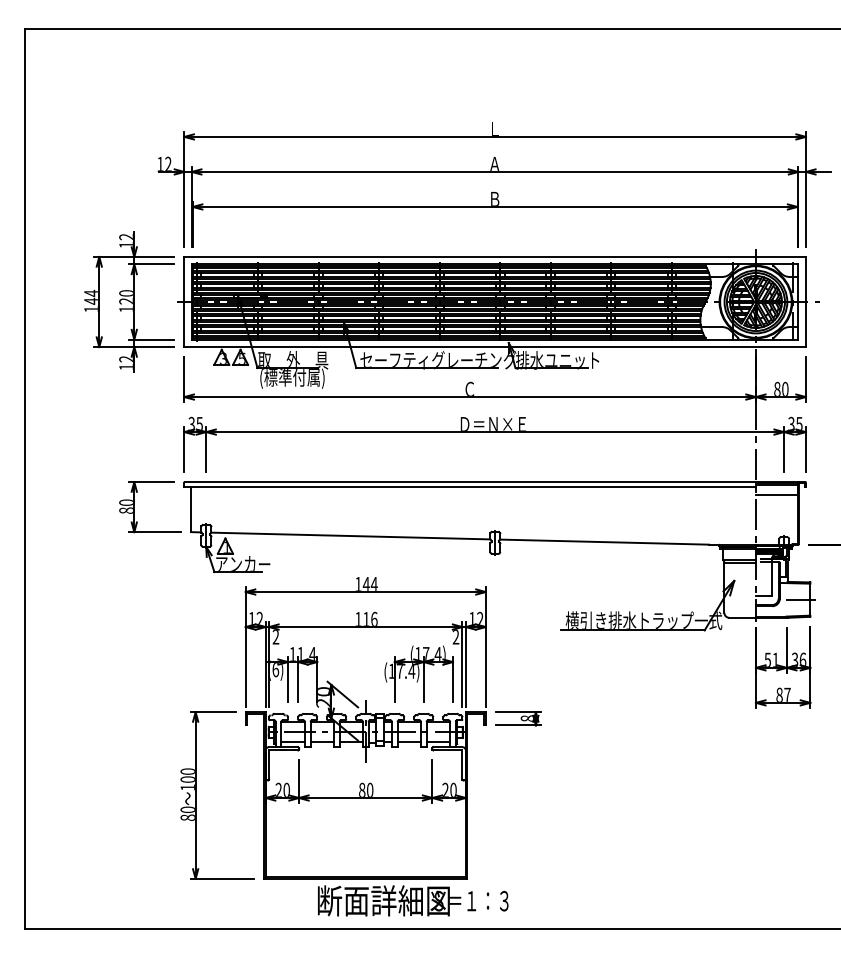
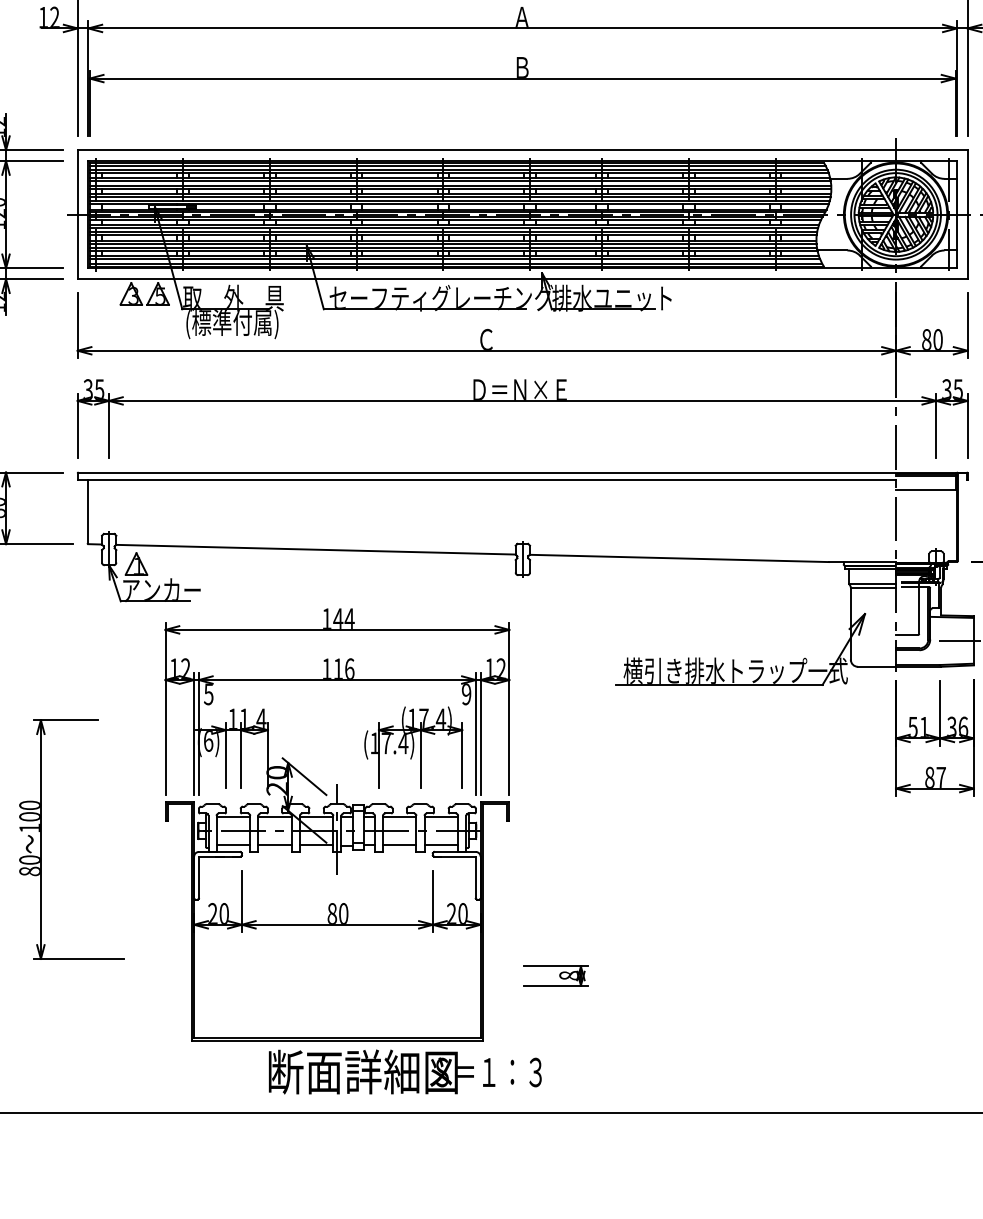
text: (275, 636) -> (208, 693), 2 -> 5
text: (455, 637) -> (465, 694), 2 -> 9
part: (518, 718) -> (556, 975), moved
part: (196, 795) -> (42, 839), moved

